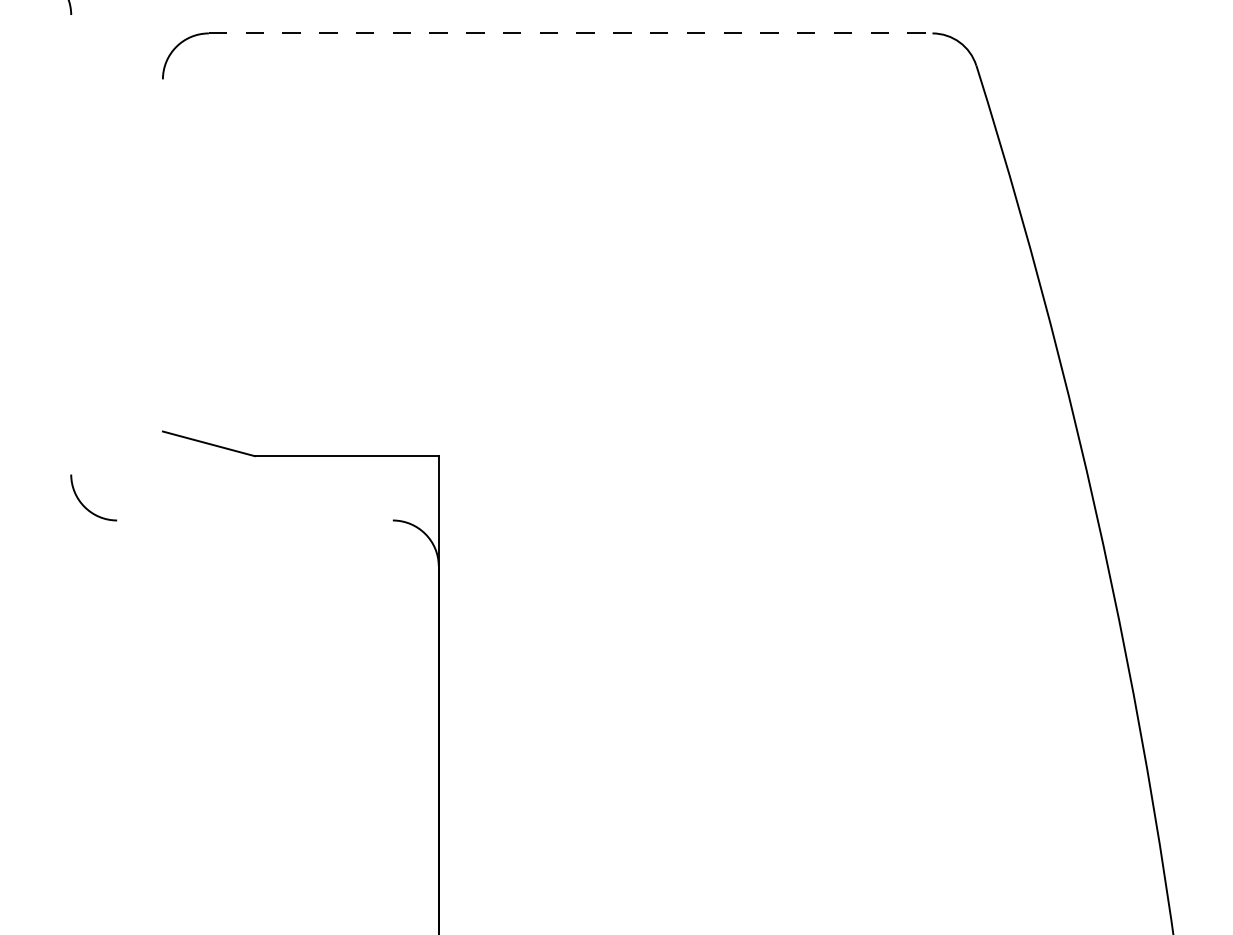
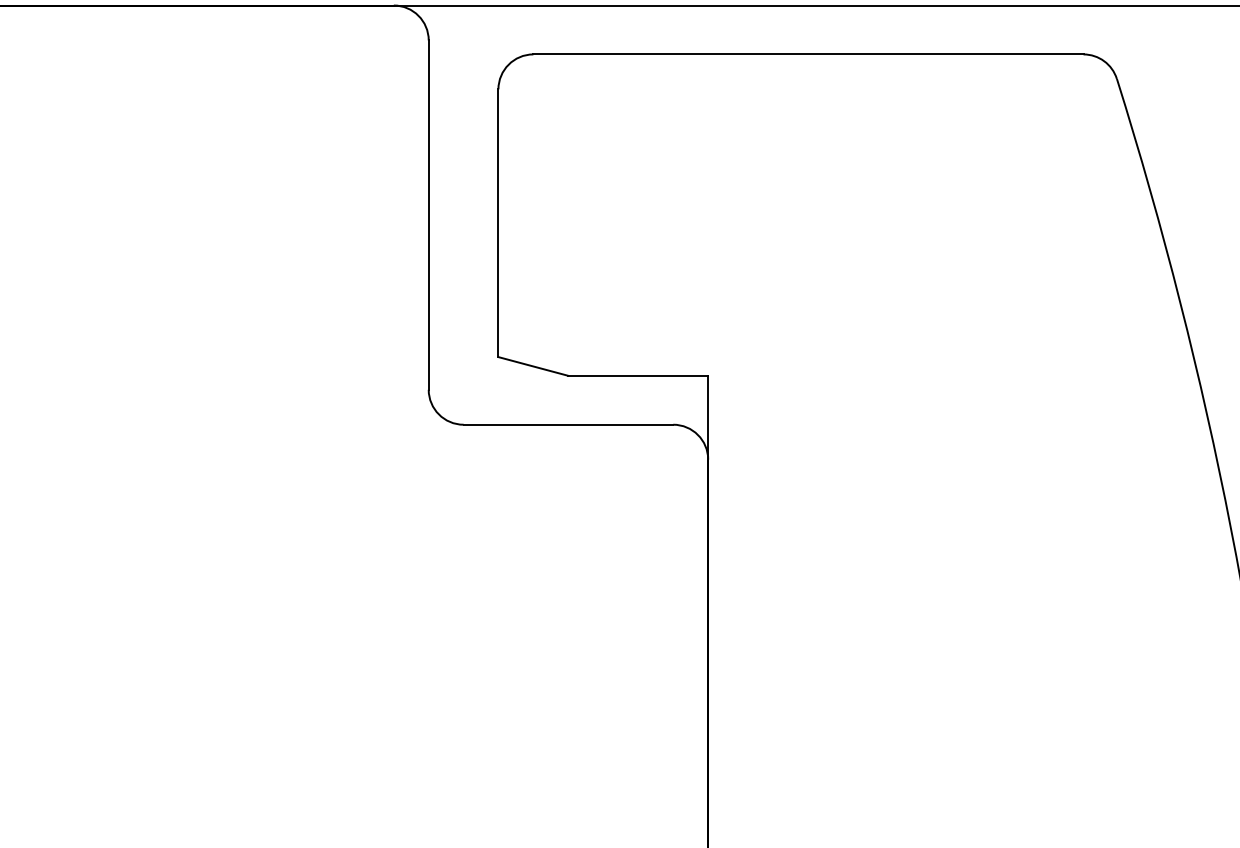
line: (570, 33) -> (808, 54), dashed -> solid
line: (70, 243) -> (428, 214), added
line: (162, 255) -> (498, 223), added
line: (255, 520) -> (568, 424), added

